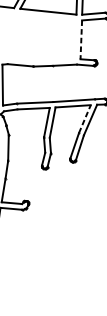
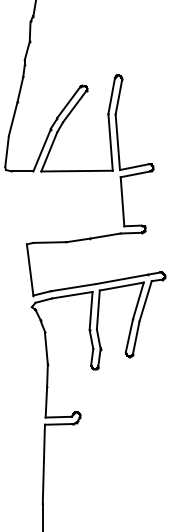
line: (81, 39) -> (122, 201), dashed -> solid
line: (85, 118) -> (138, 300), dashed -> solid

